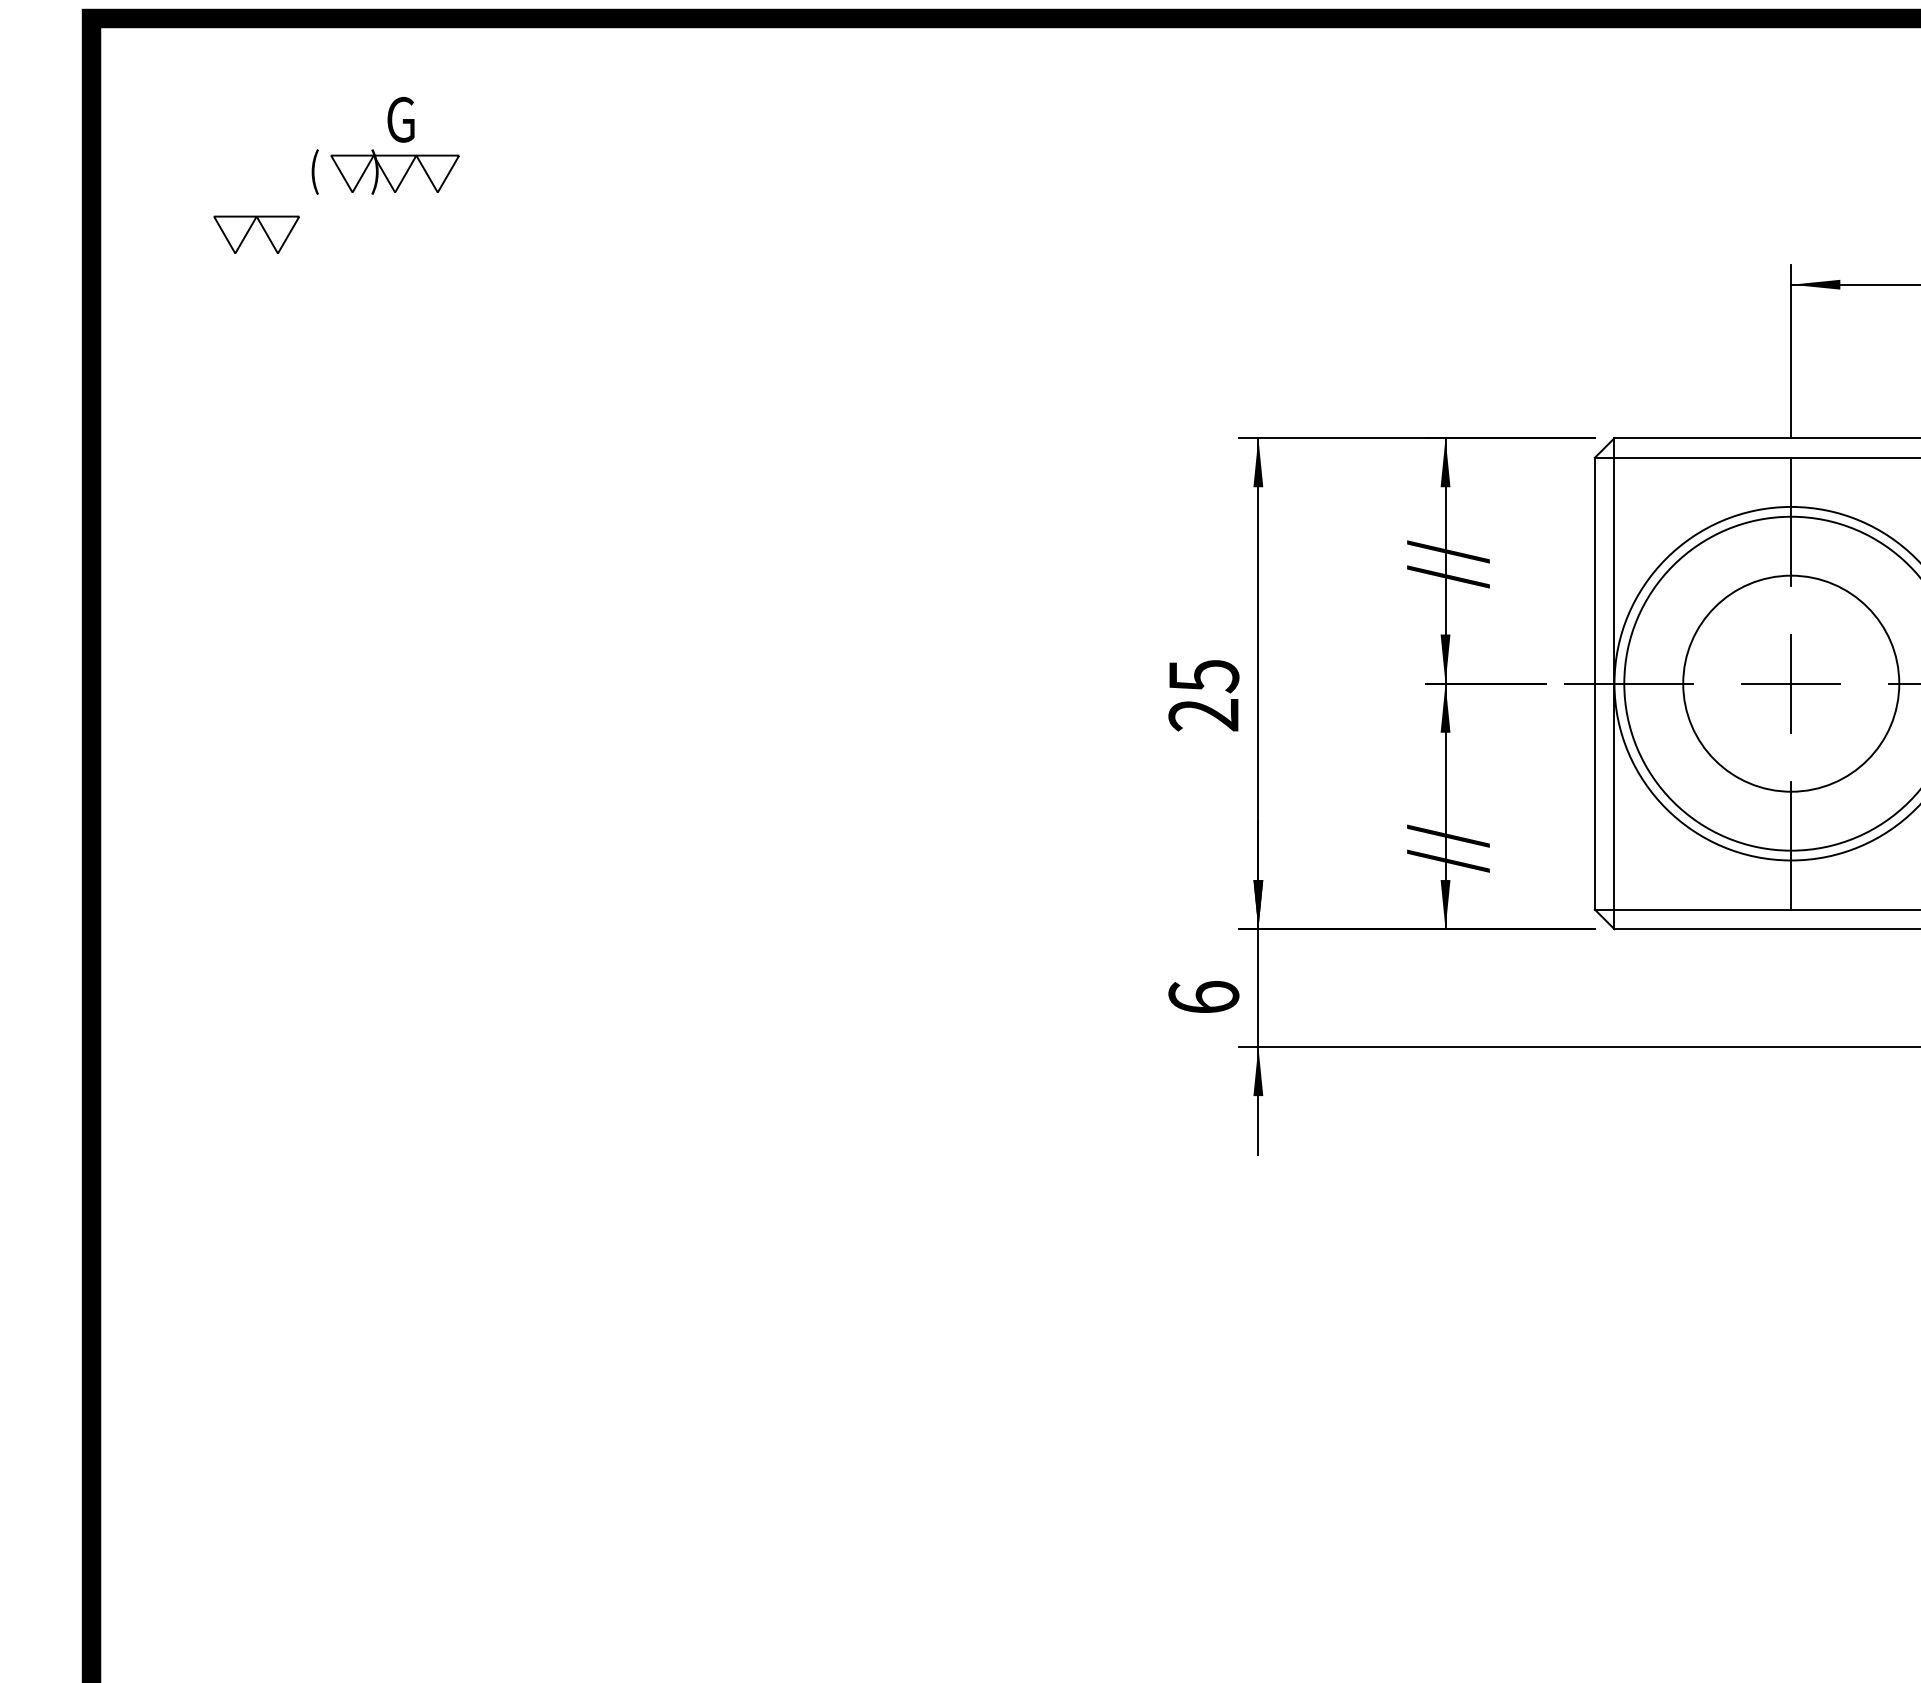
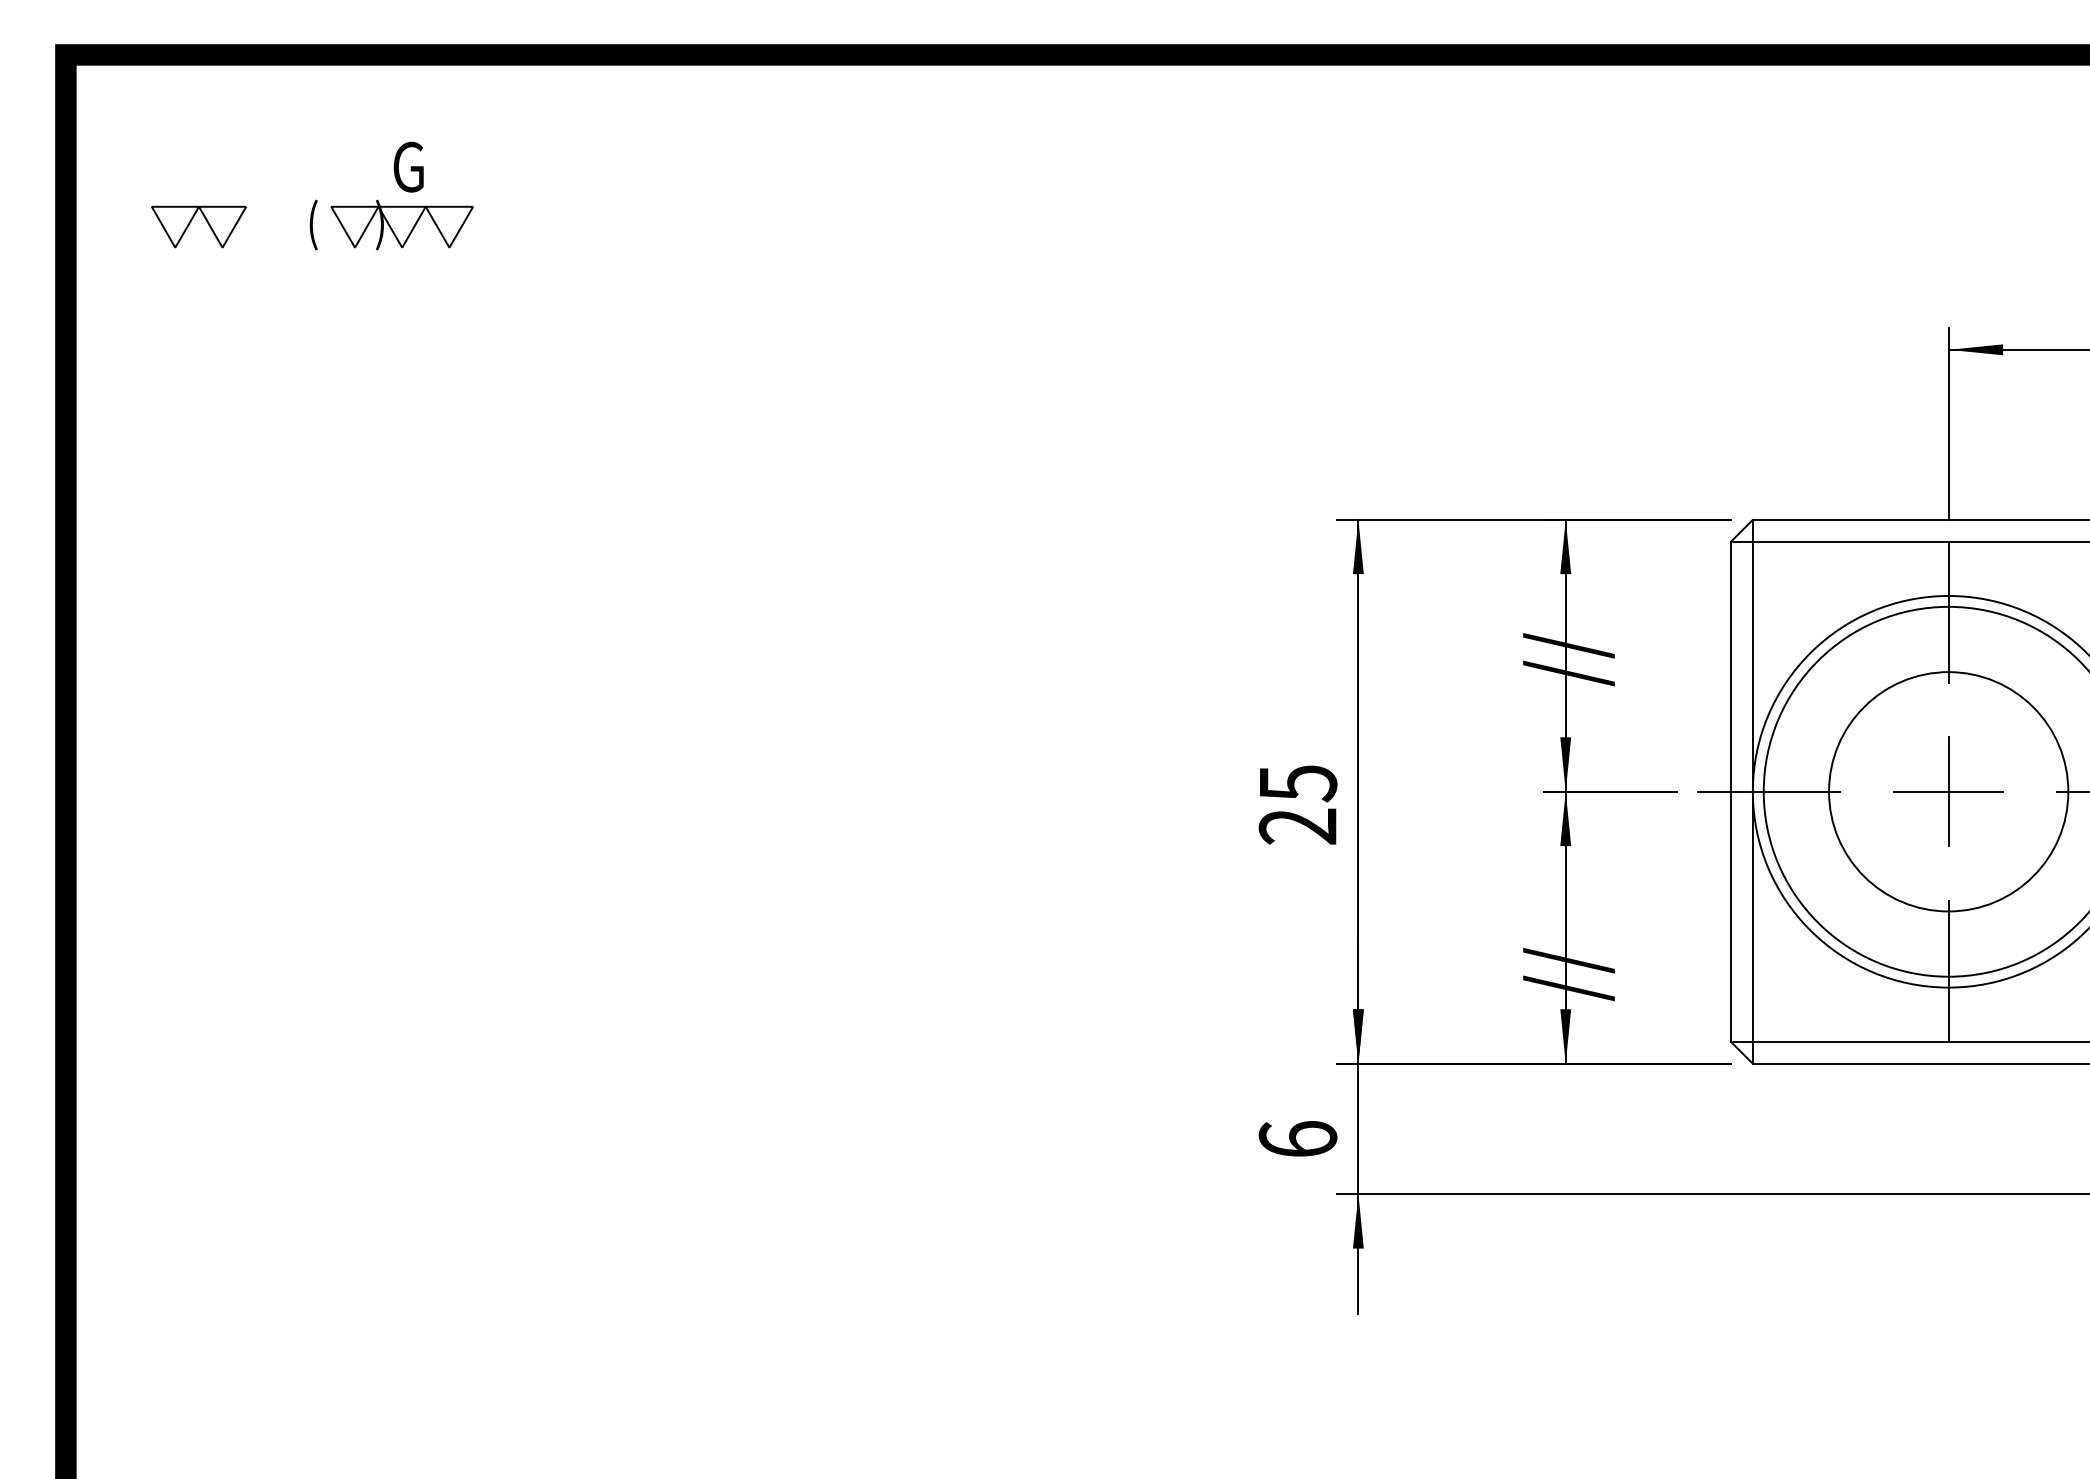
part: (249, 231) -> (191, 223), moved

